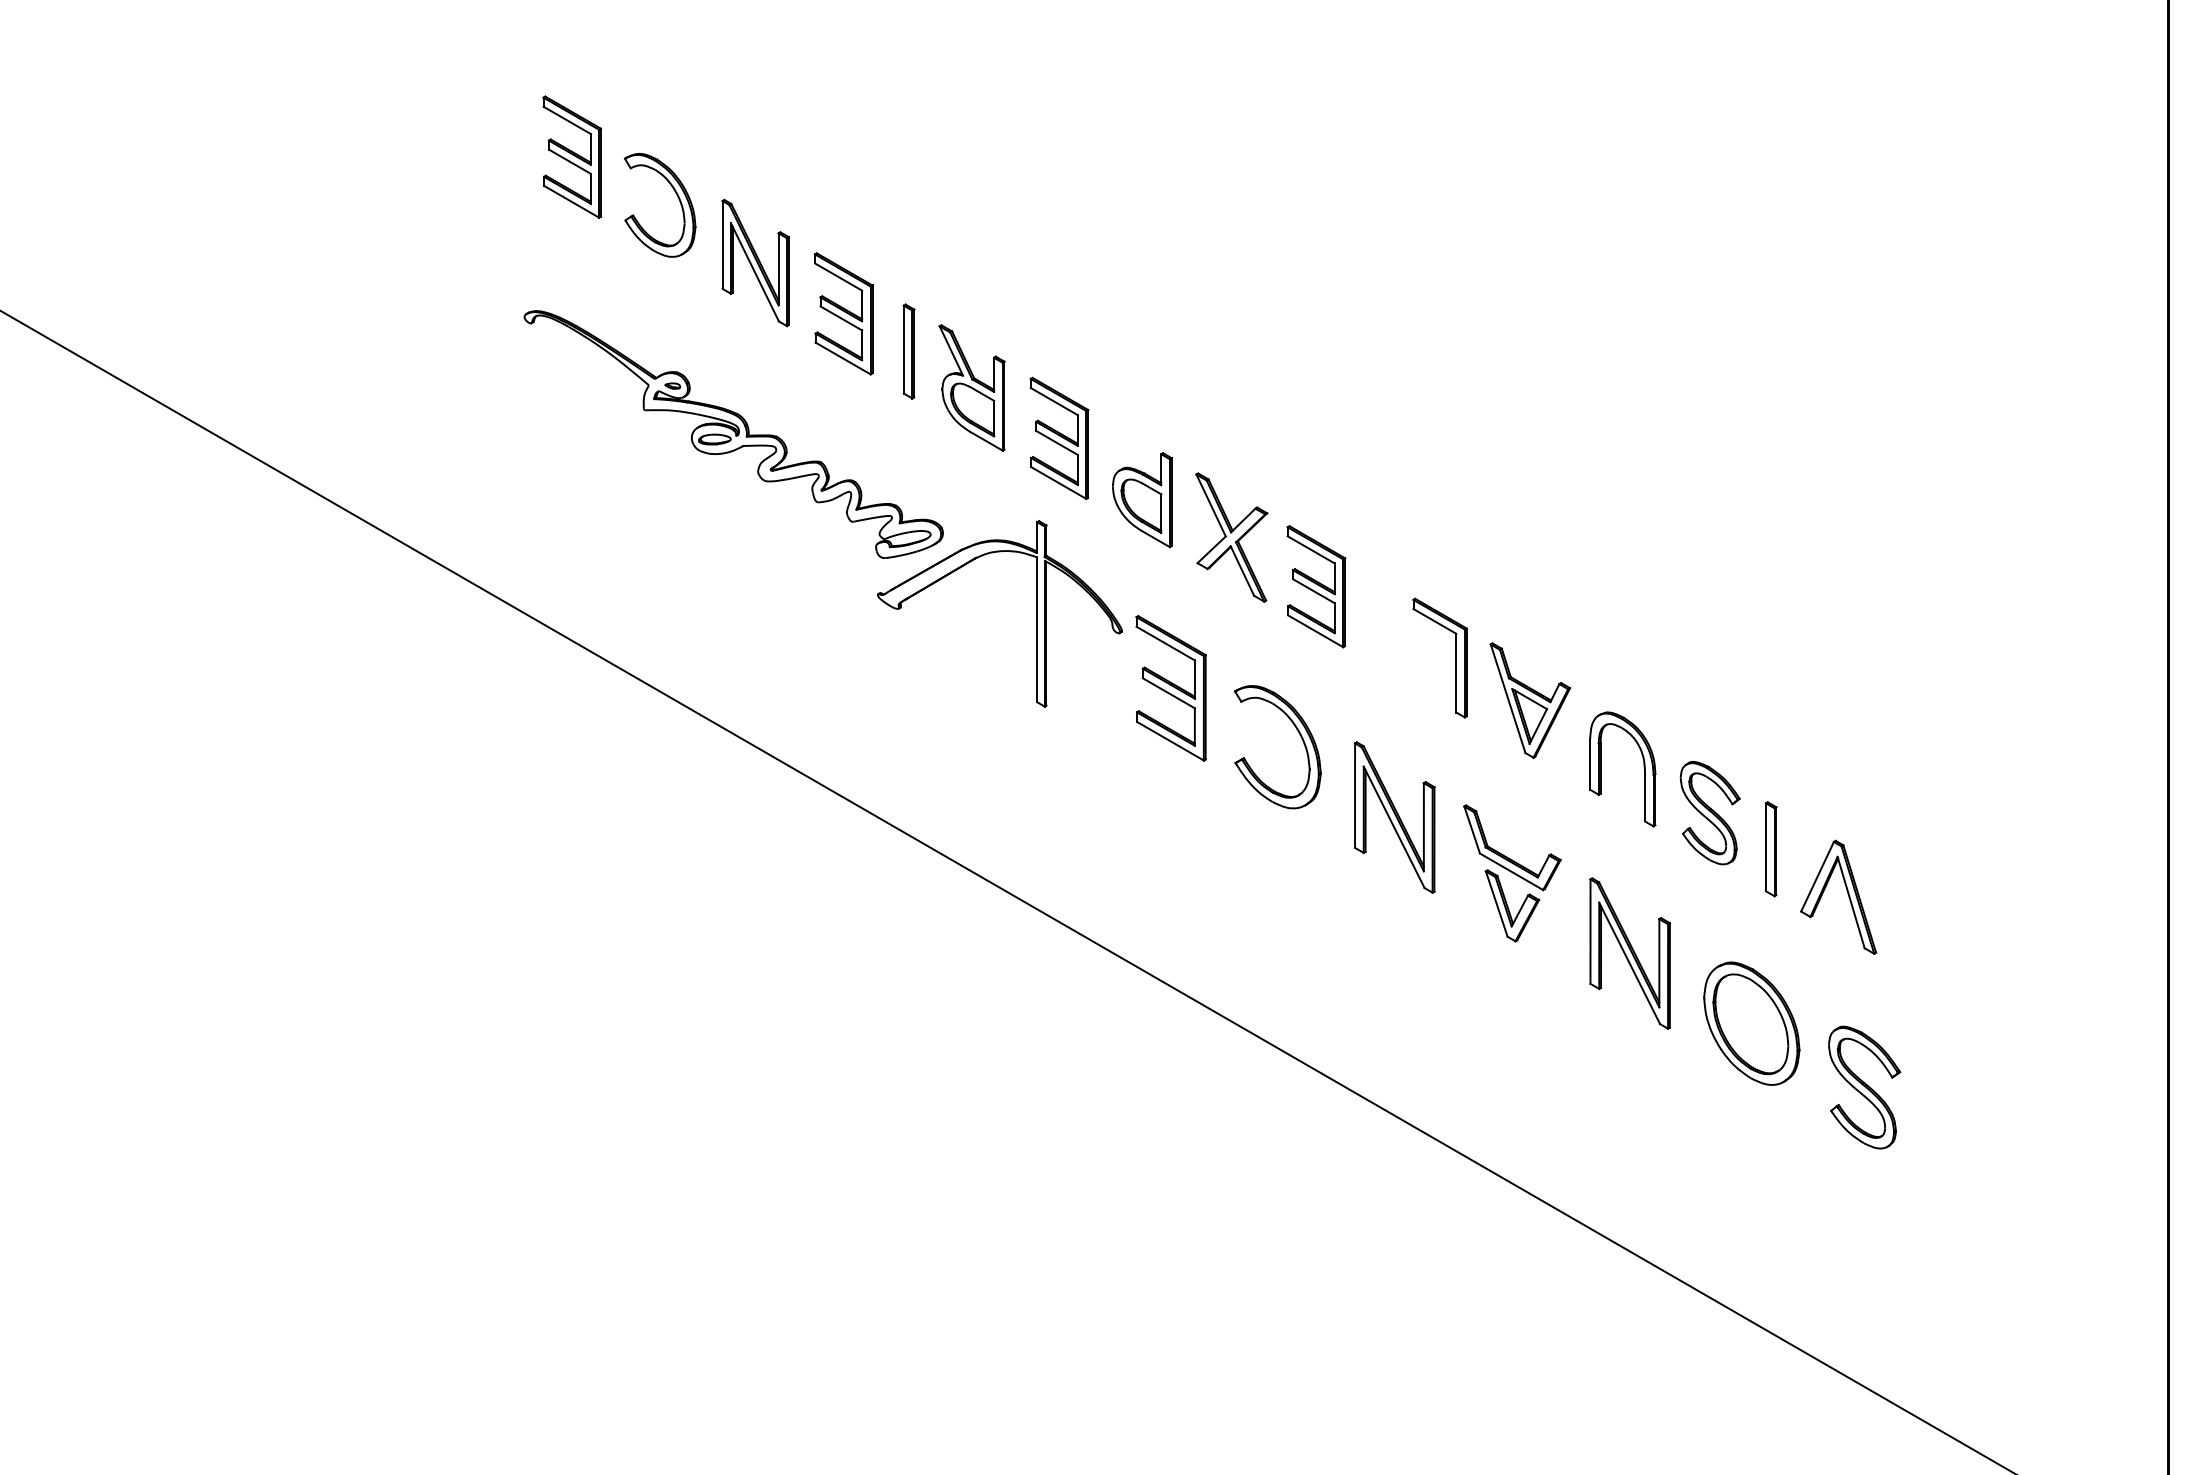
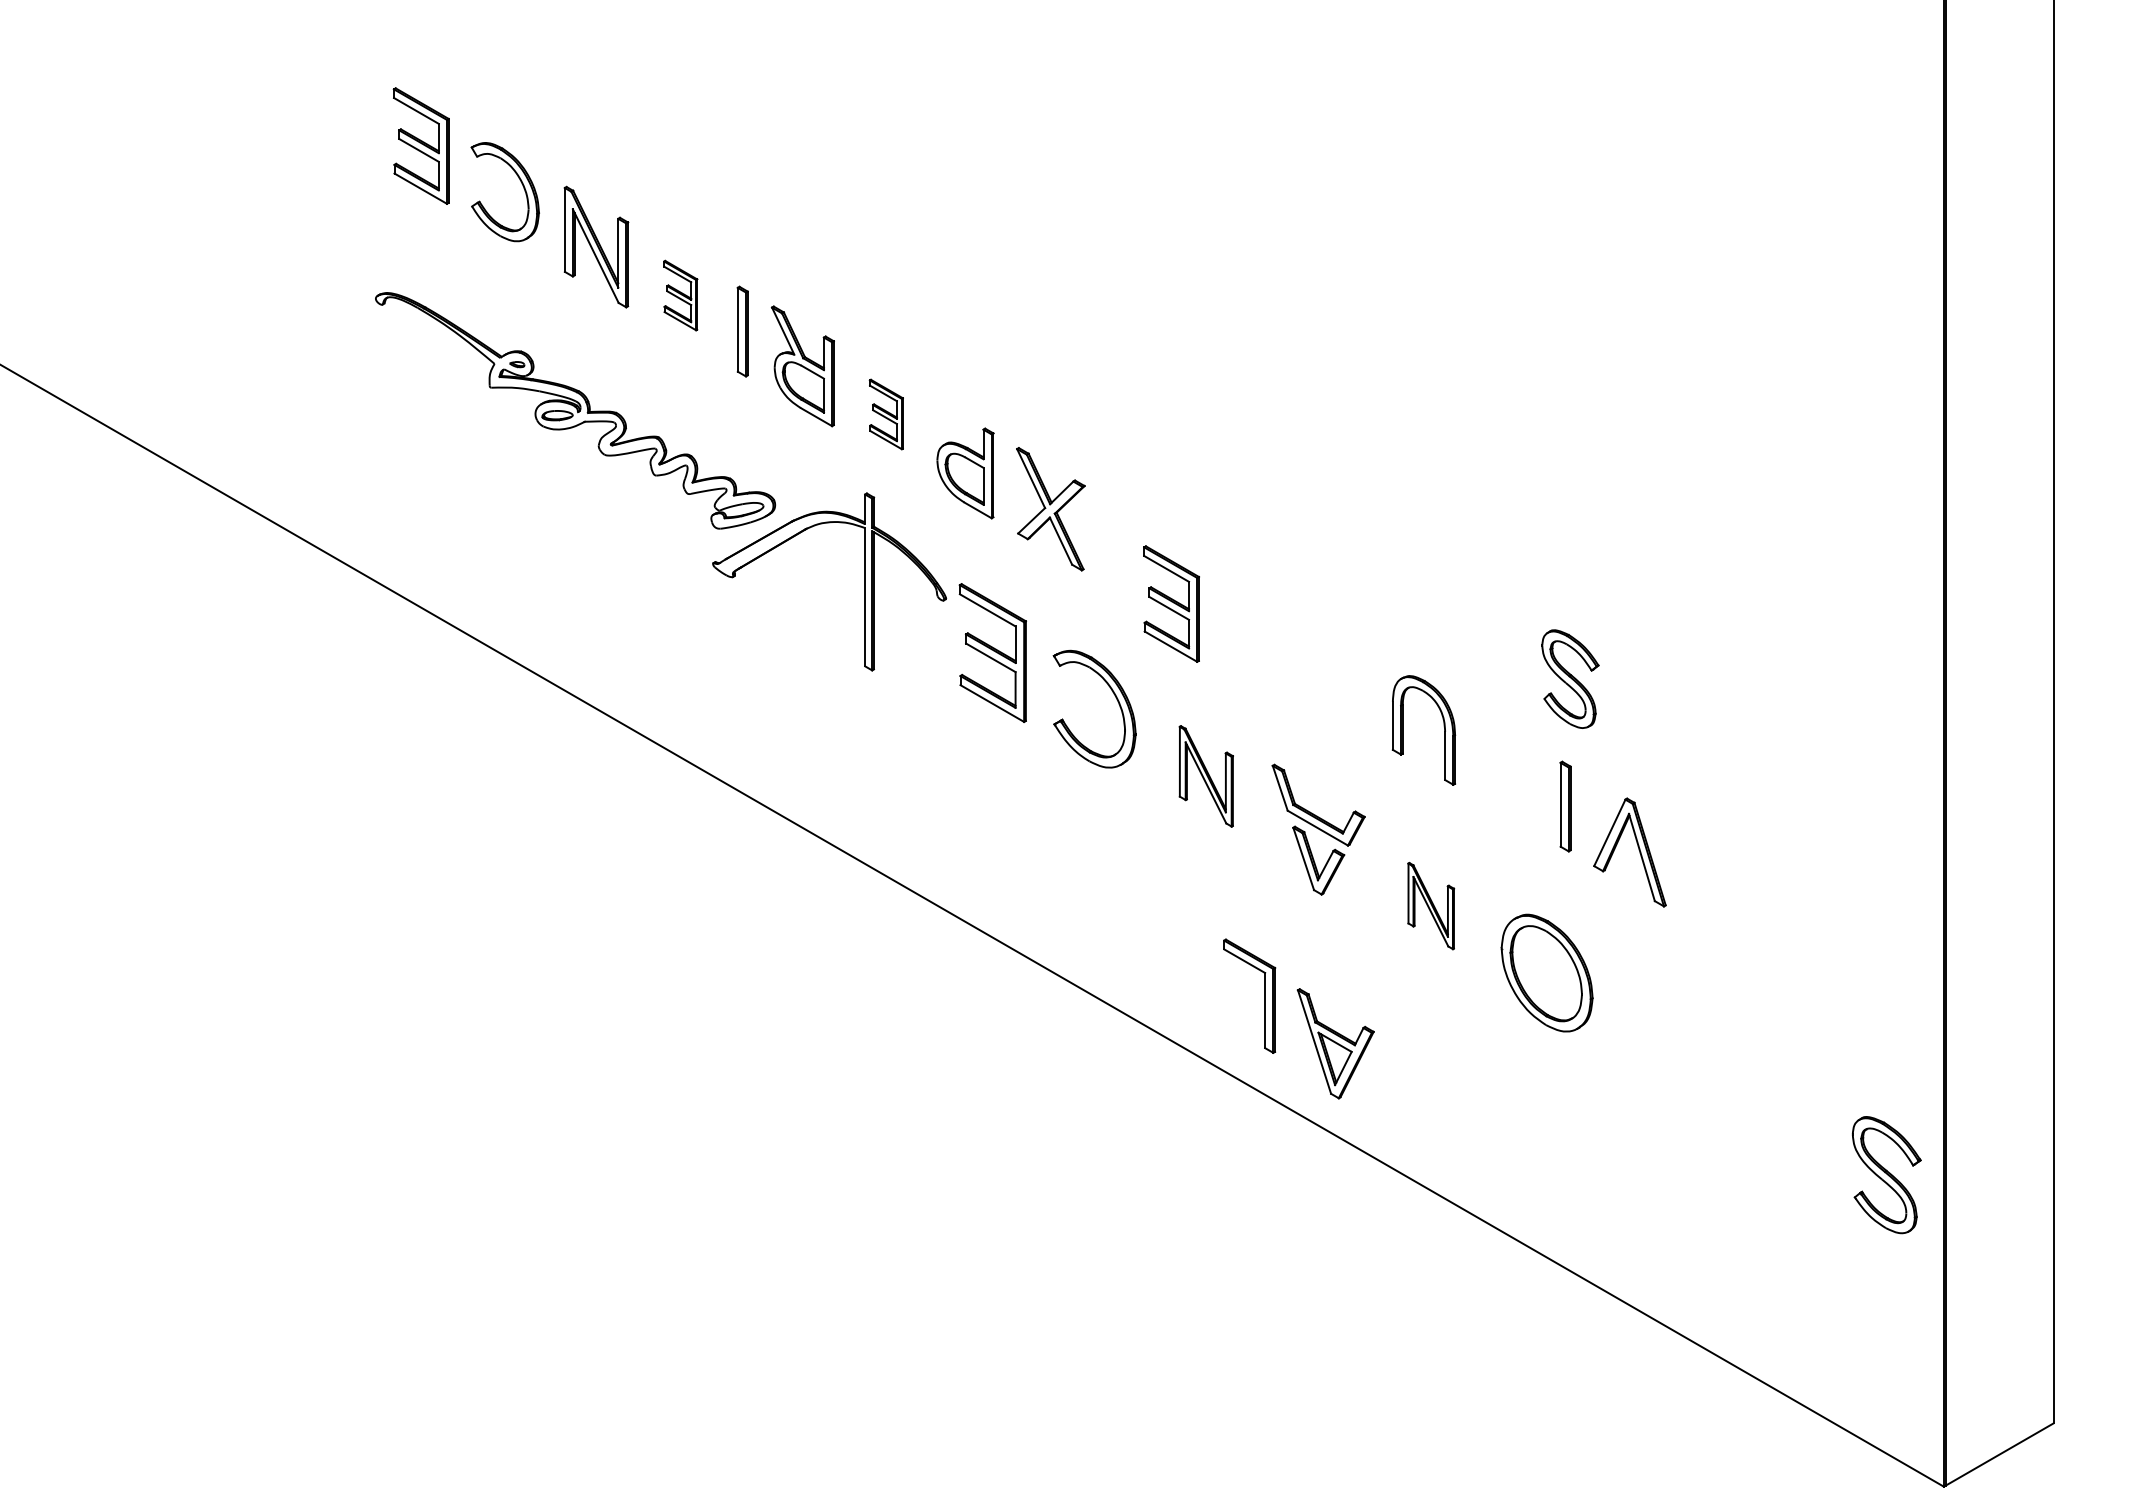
part: (843, 313) -> (680, 295), size x0.6
part: (1059, 438) -> (886, 414), size x0.6
part: (1316, 586) -> (1171, 603), moved
part: (1455, 657) -> (1264, 995), moved
part: (1530, 700) -> (1335, 1043), moved
part: (1710, 812) -> (1570, 678), moved
part: (1394, 817) -> (1206, 776), size x0.7
part: (1630, 952) -> (1431, 905), size x0.6
part: (1864, 1088) -> (1886, 1175), moved

